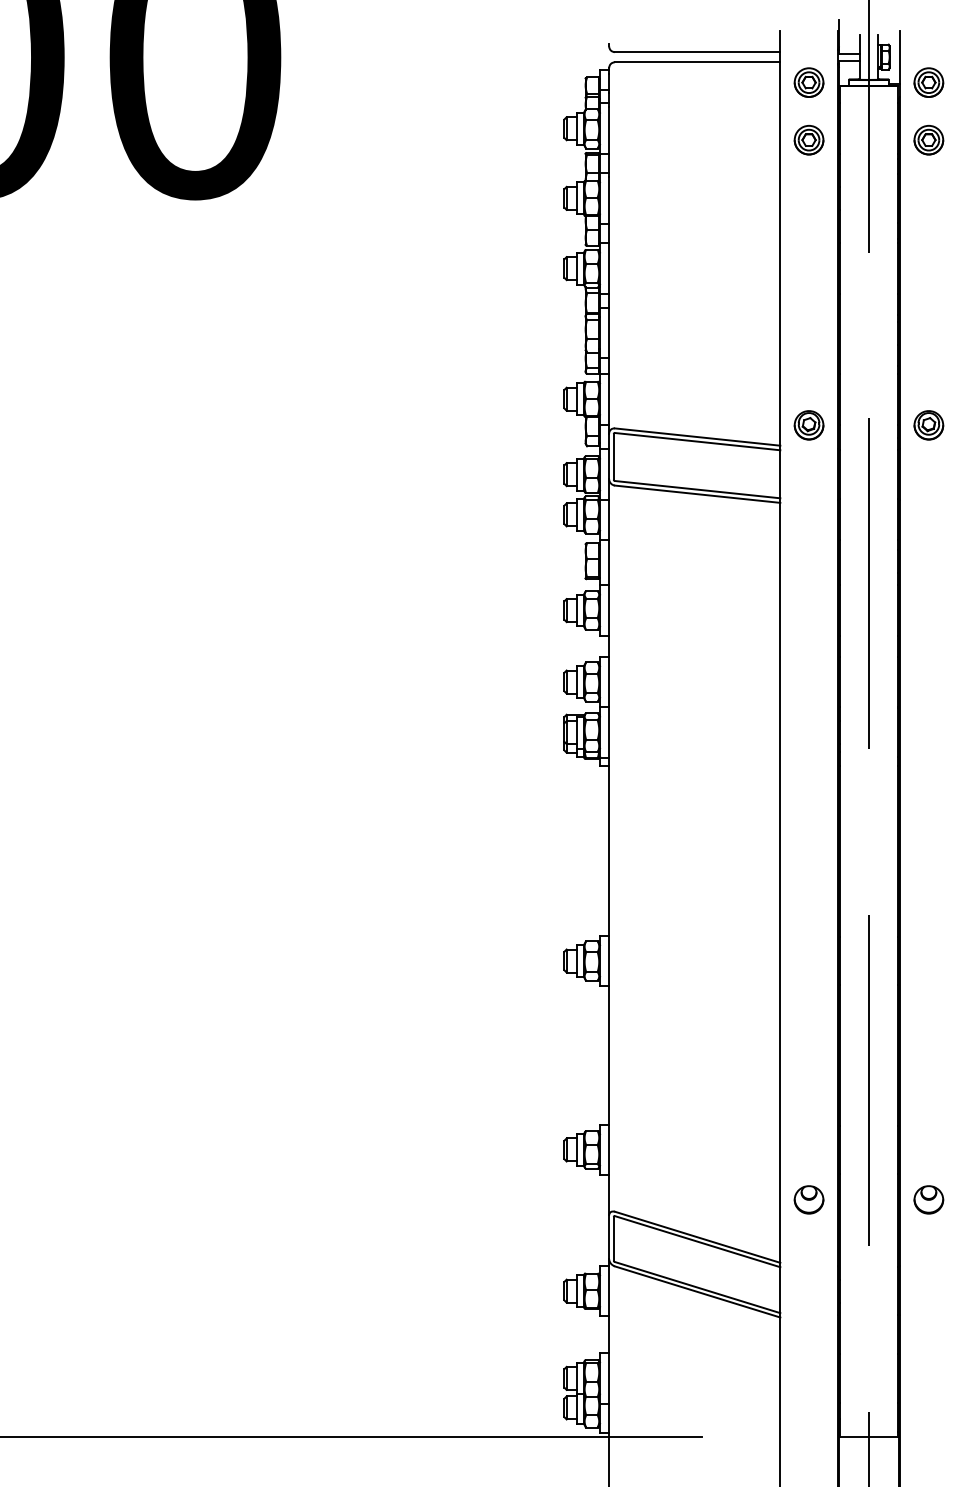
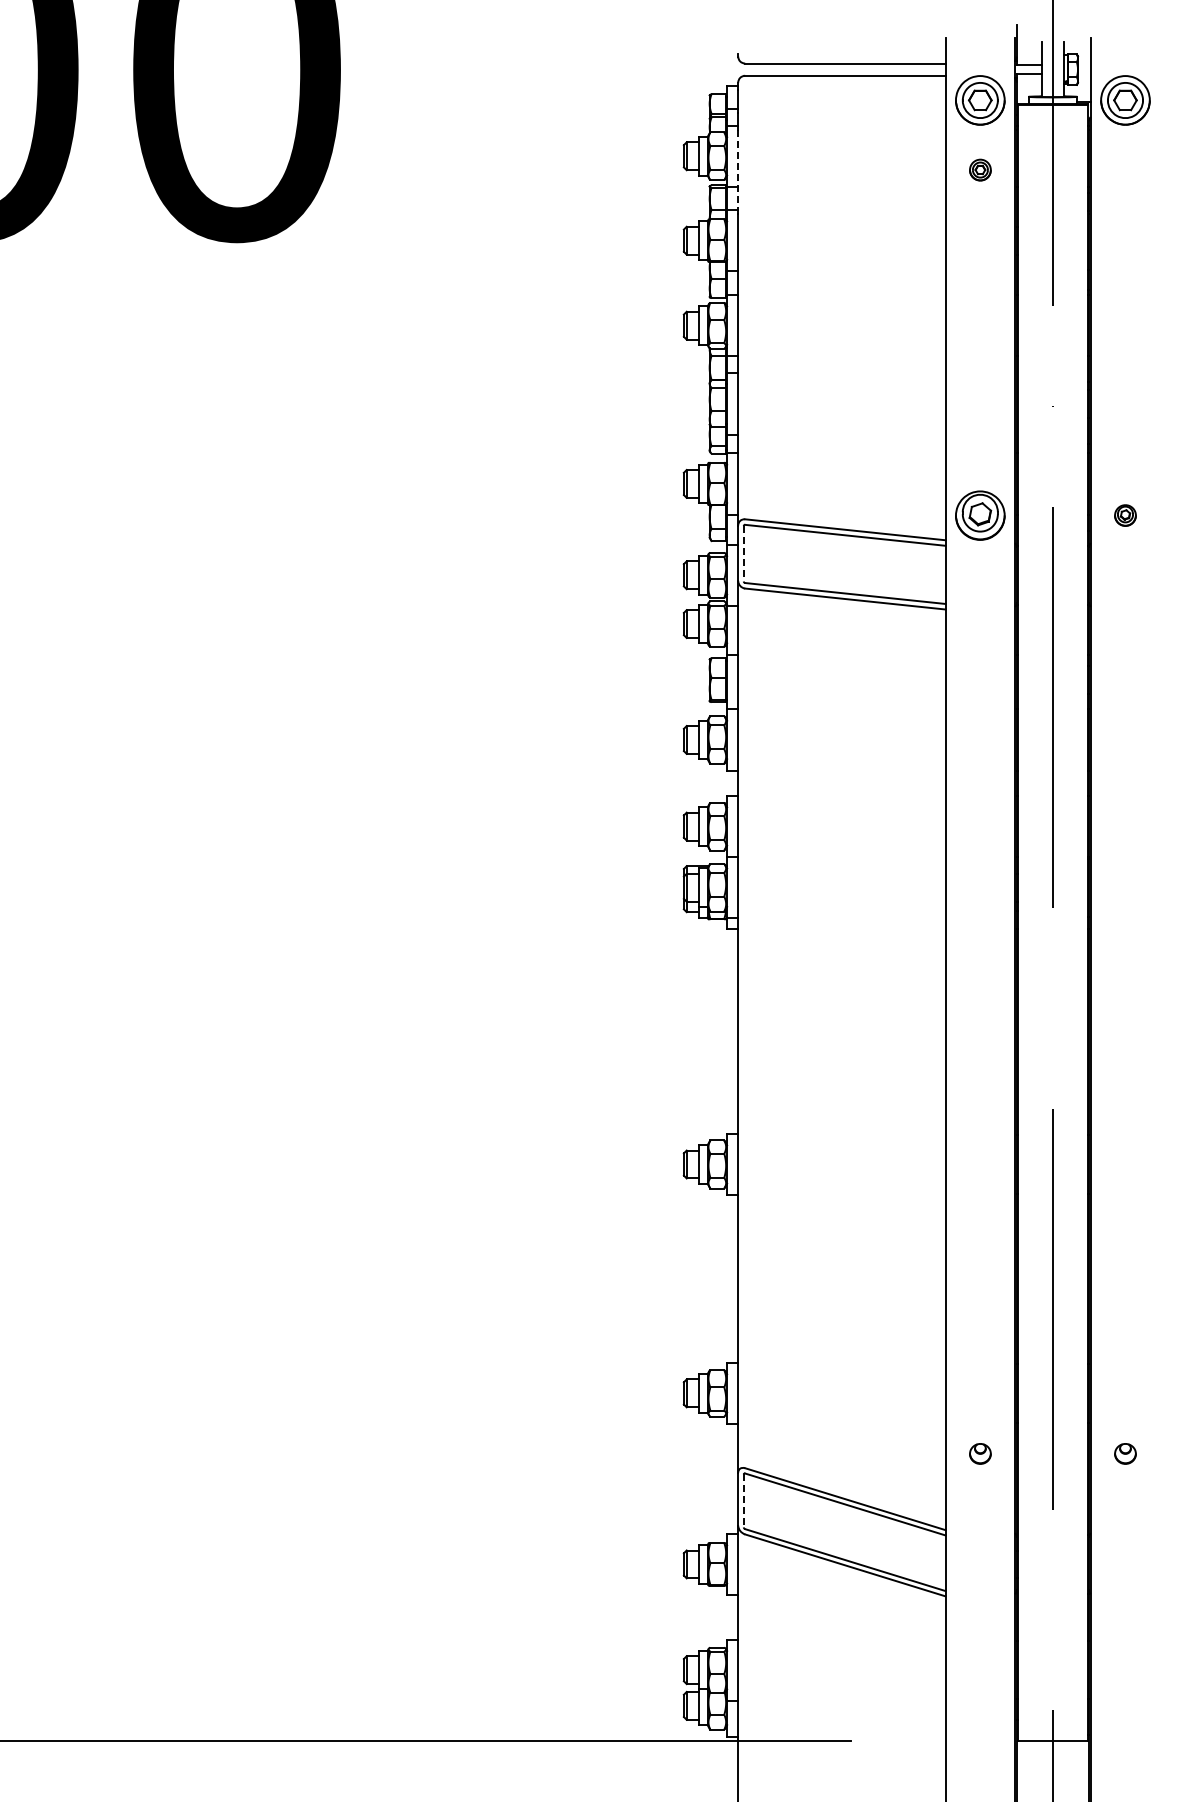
part: (809, 82) -> (980, 100), size x1.4
part: (928, 82) -> (1125, 100), size x1.4
part: (809, 139) -> (980, 169), size x0.6
part: (928, 139) -> (1125, 169), removed
line: (609, 140) -> (738, 170), solid -> dashed
part: (809, 425) -> (980, 515), size x1.4
part: (928, 425) -> (1125, 515), size x0.6
line: (613, 456) -> (743, 553), solid -> dashed
part: (809, 1199) -> (980, 1453), size x0.6
part: (928, 1199) -> (1125, 1453), size x0.6
line: (613, 1239) -> (743, 1501), solid -> dashed

